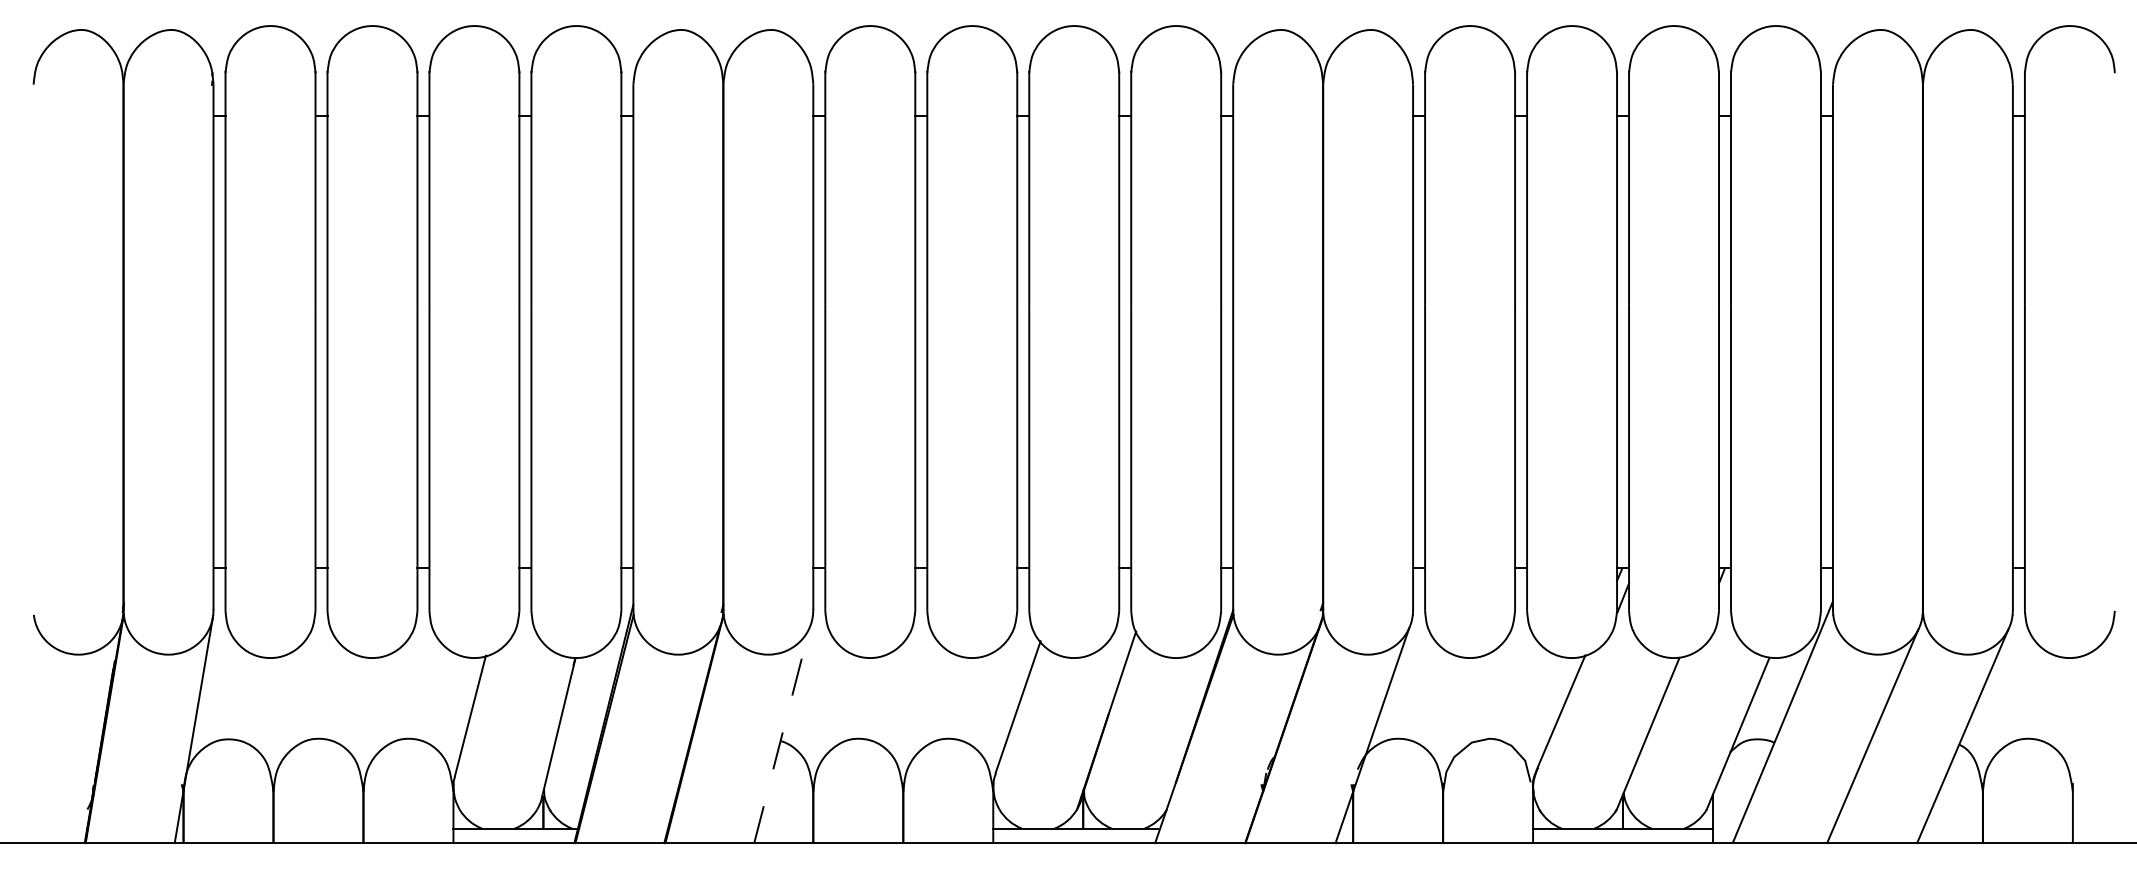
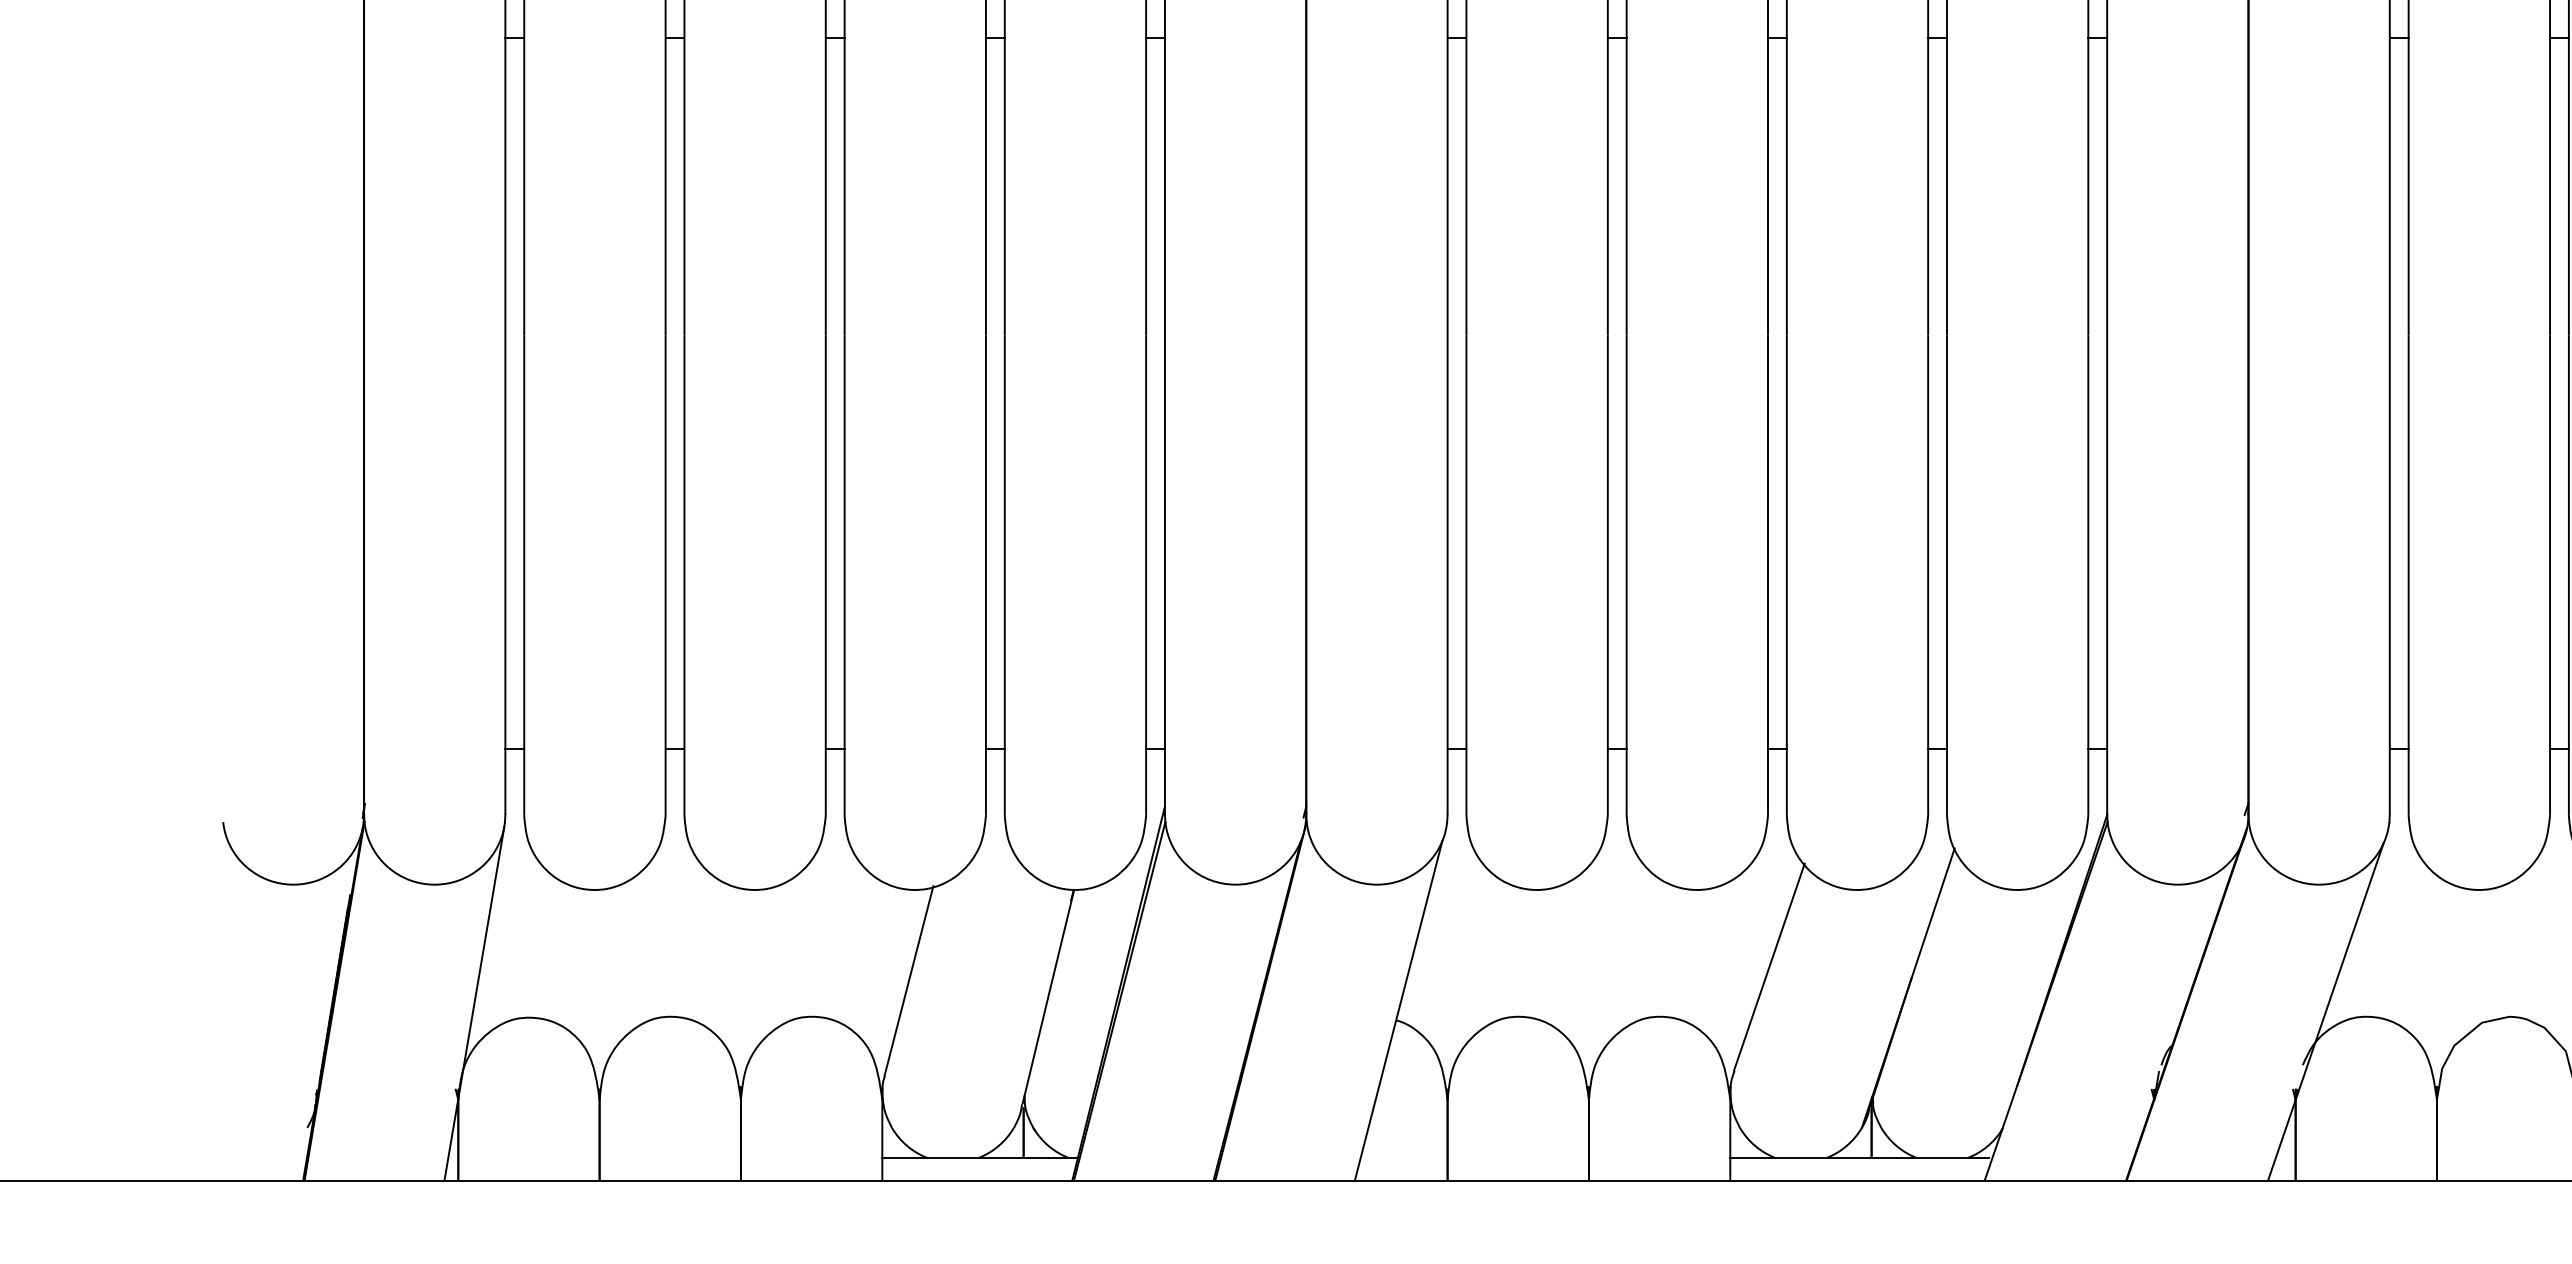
line: (782, 734) -> (1399, 1010), dashed -> solid

